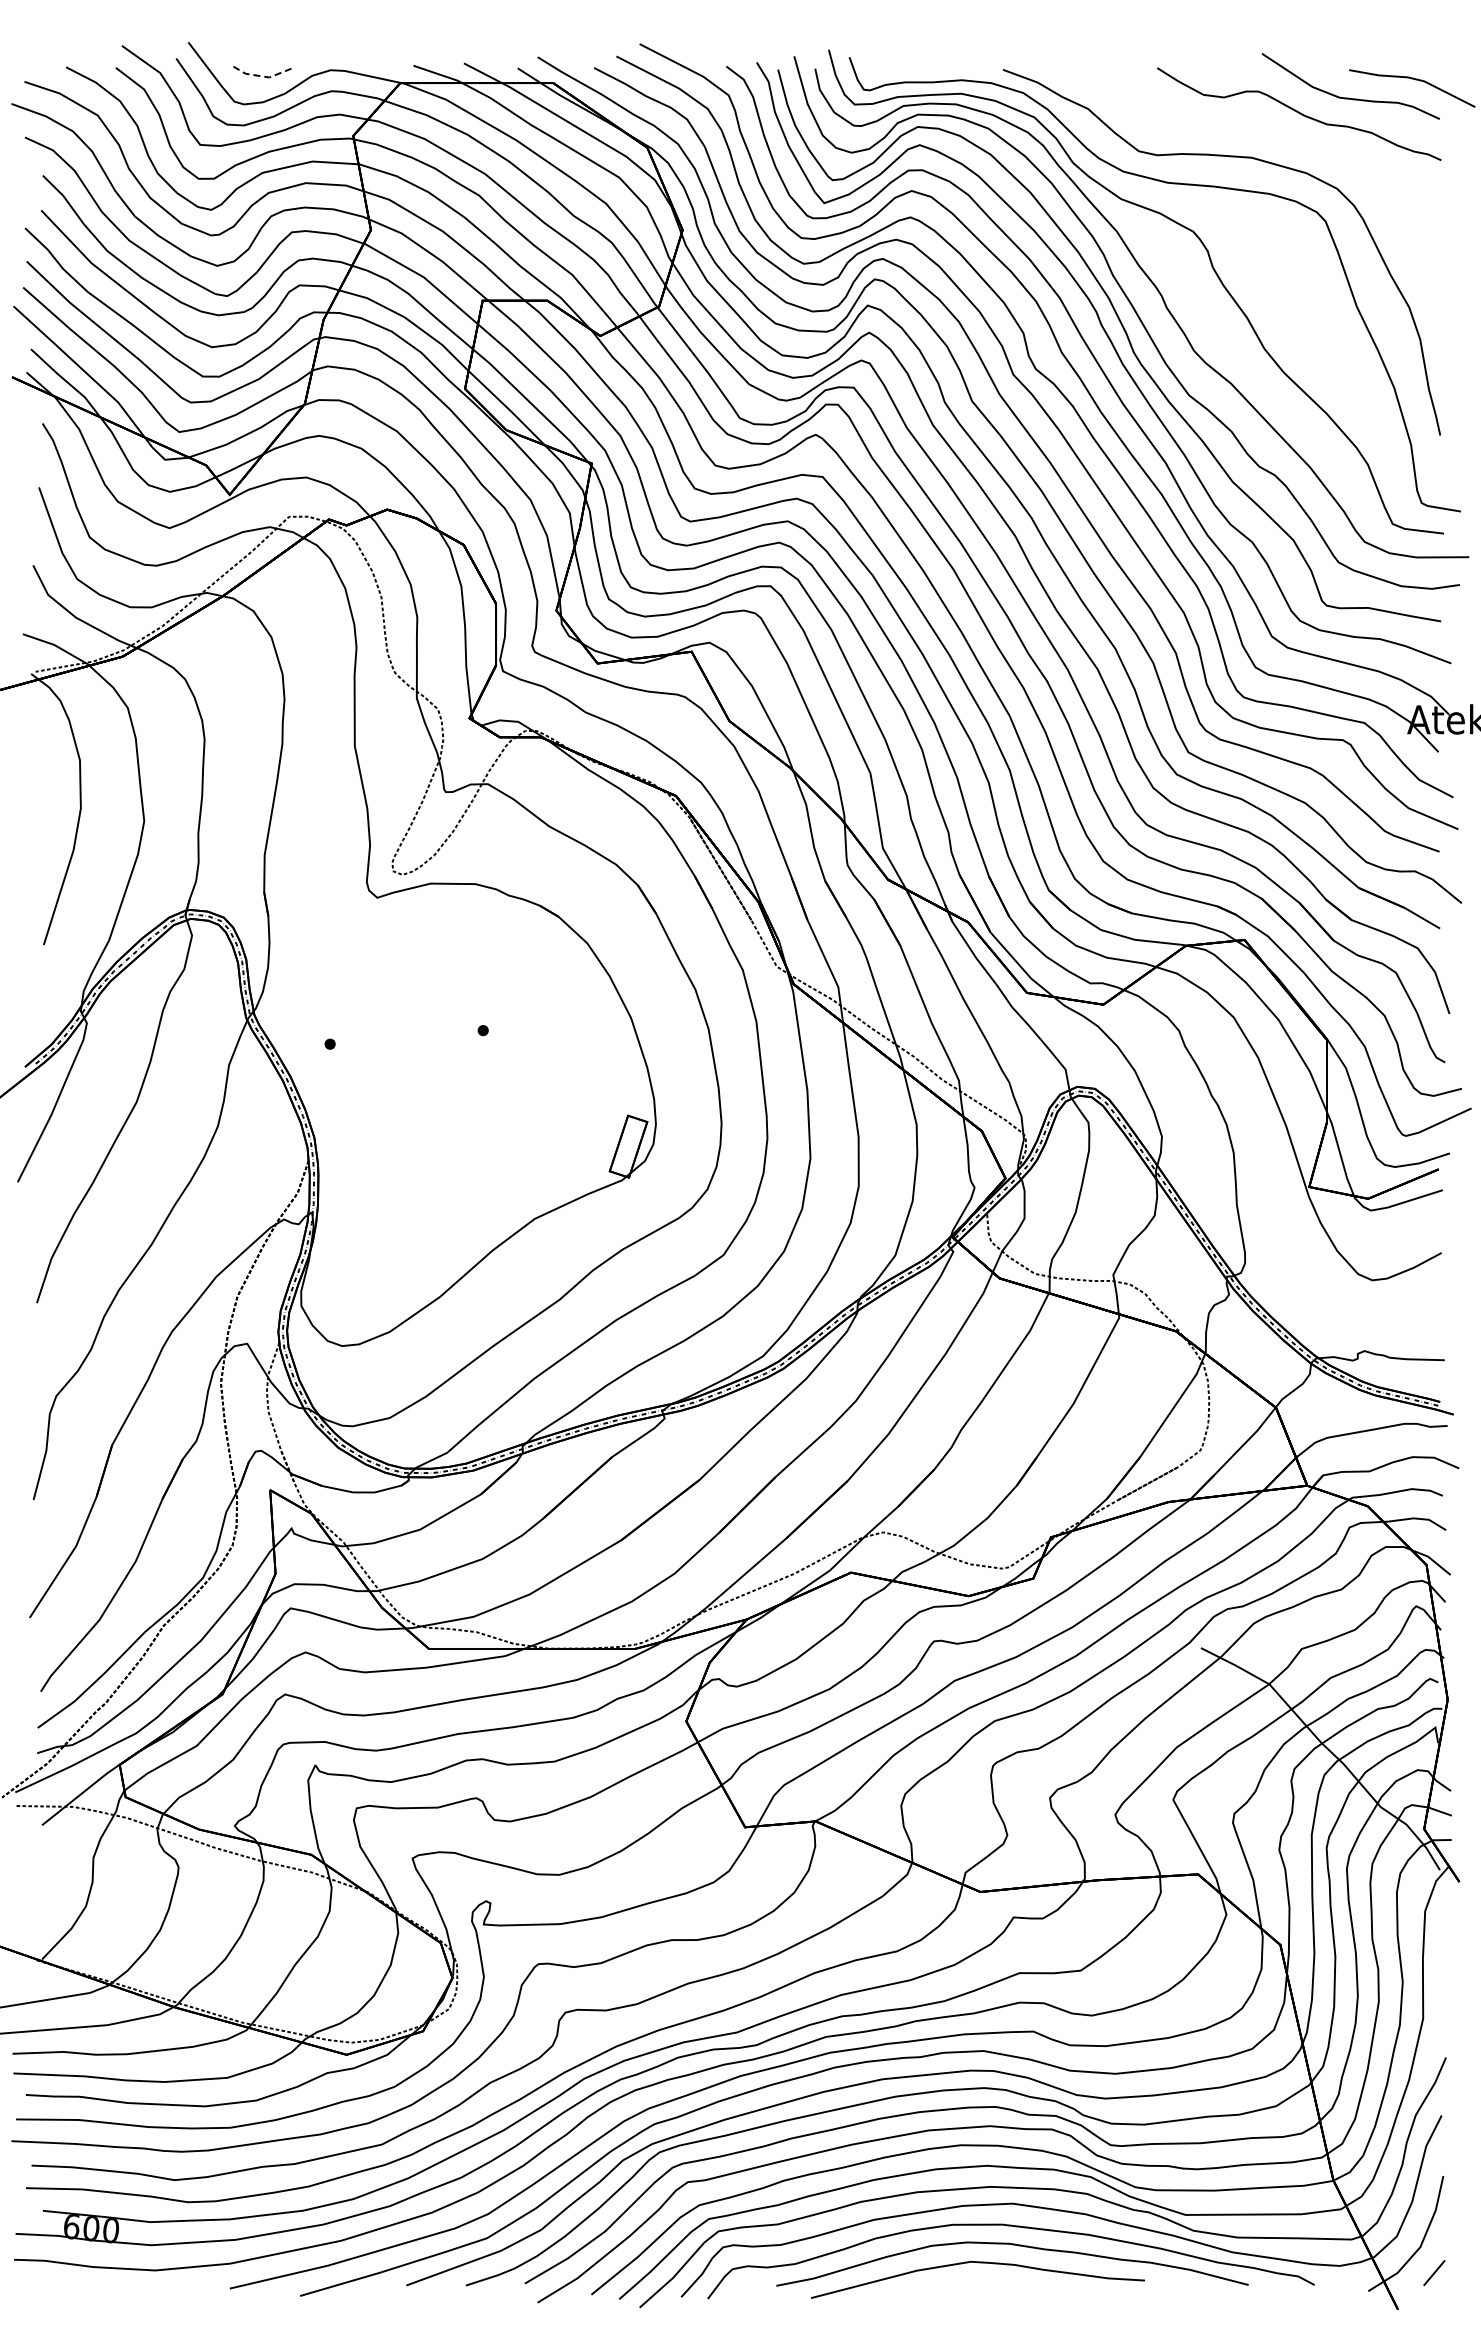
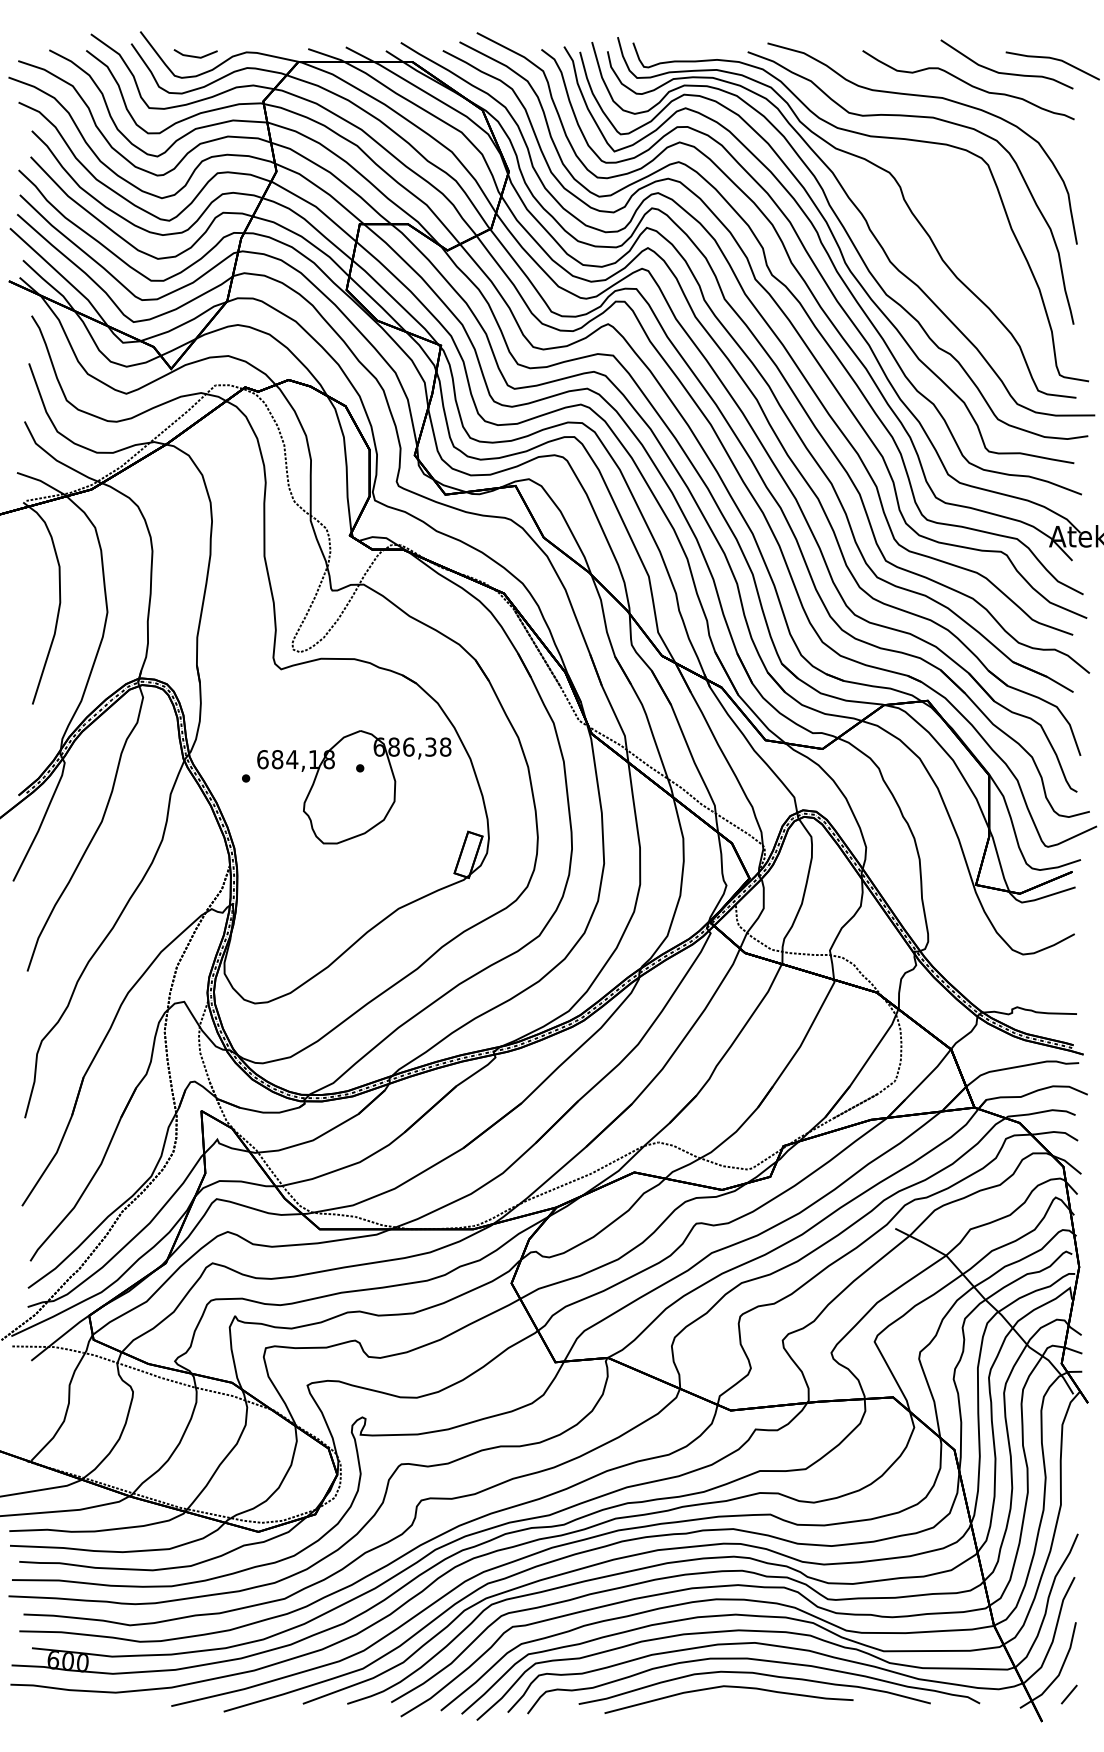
line: (262, 76) -> (195, 57), dashed -> solid
curve: (1243, 130) -> (926, 97), added
part: (475, 1055) -> (354, 786), added

